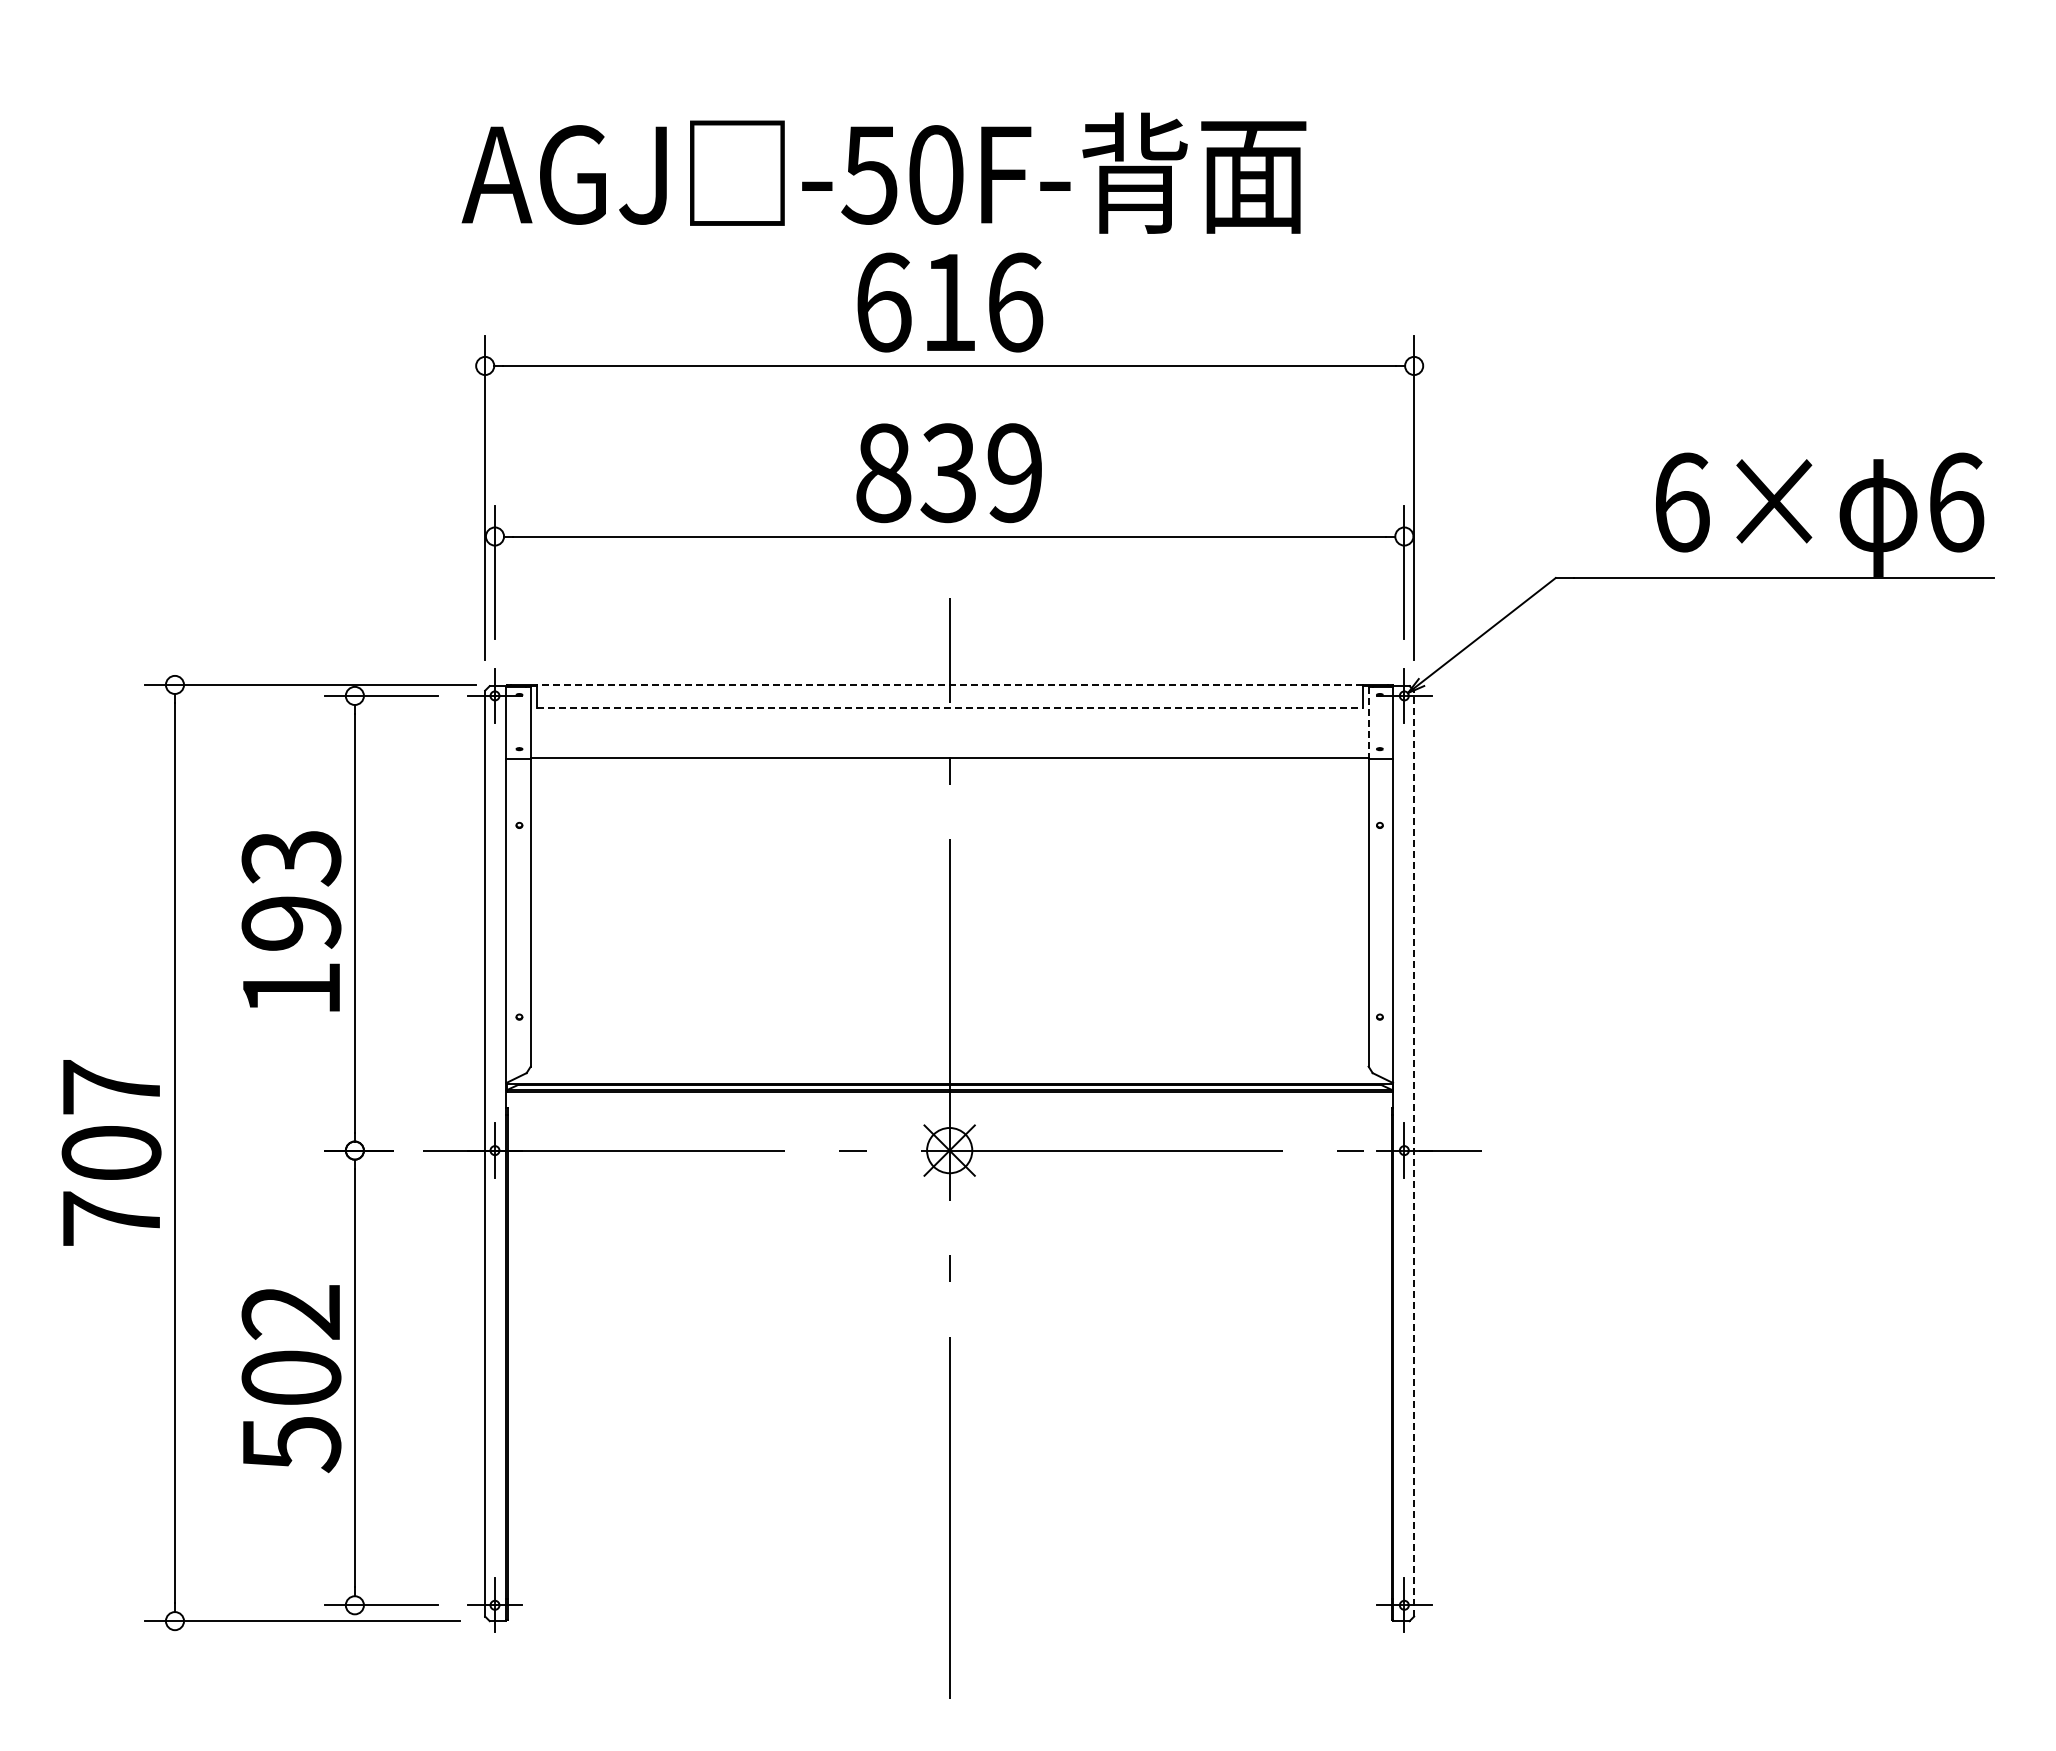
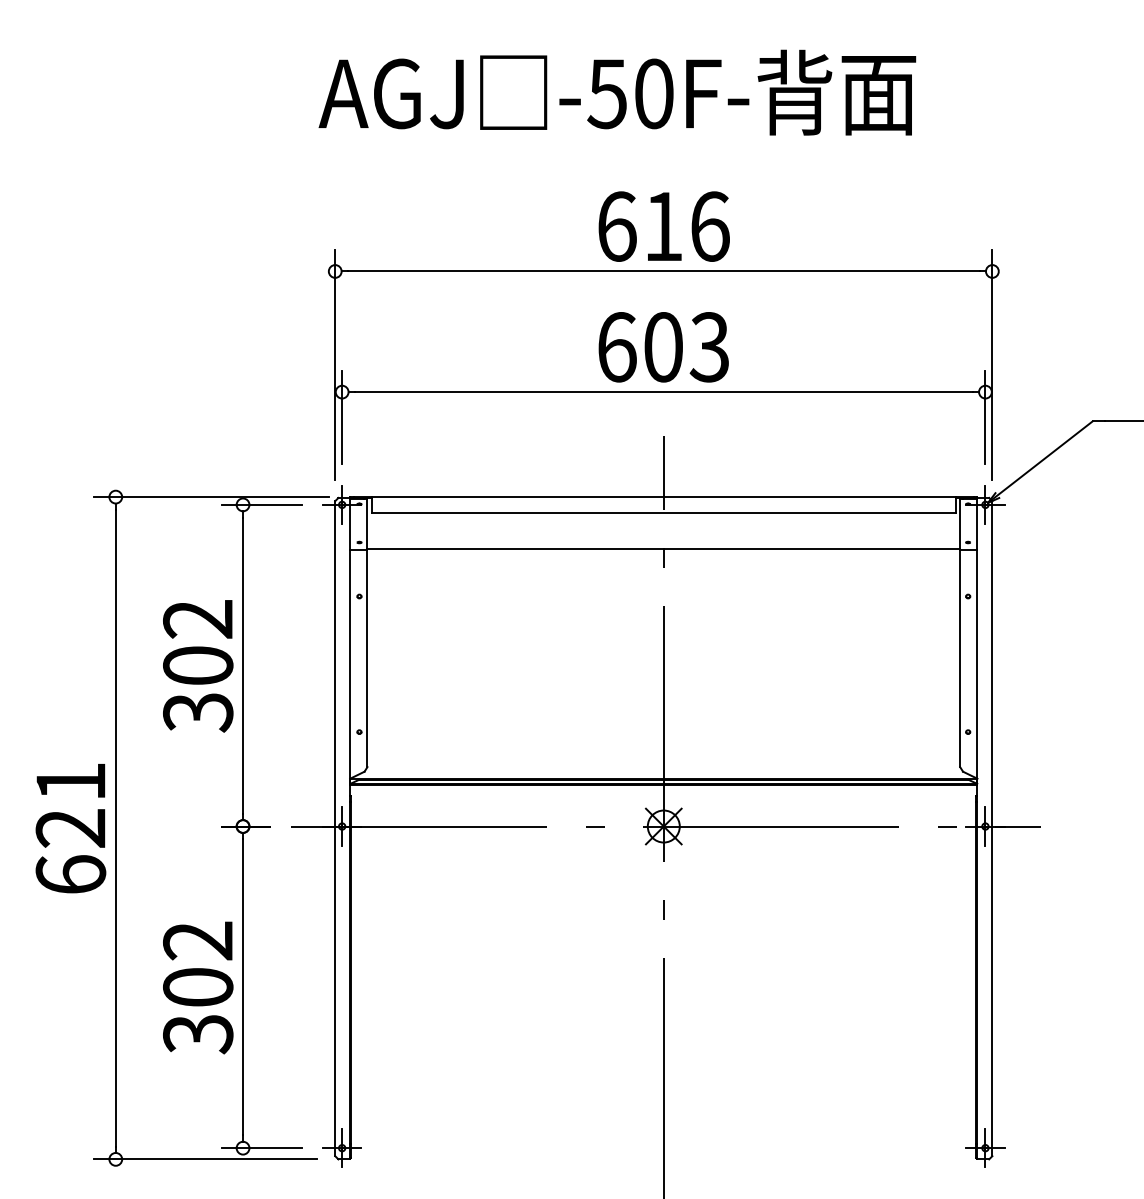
text: (883, 172) -> (616, 92), moved
text: (948, 473) -> (662, 347), 839 -> 603
line: (949, 684) -> (663, 496), dashed -> solid
line: (949, 707) -> (663, 513), dashed -> solid
line: (1368, 723) -> (960, 524), dashed -> solid
text: (291, 924) -> (198, 666), 193 -> 302
text: (111, 1152) -> (70, 827), 707 -> 621
line: (1414, 1153) -> (992, 828), dashed -> solid
text: (291, 1445) -> (198, 1035), 502 -> 302

